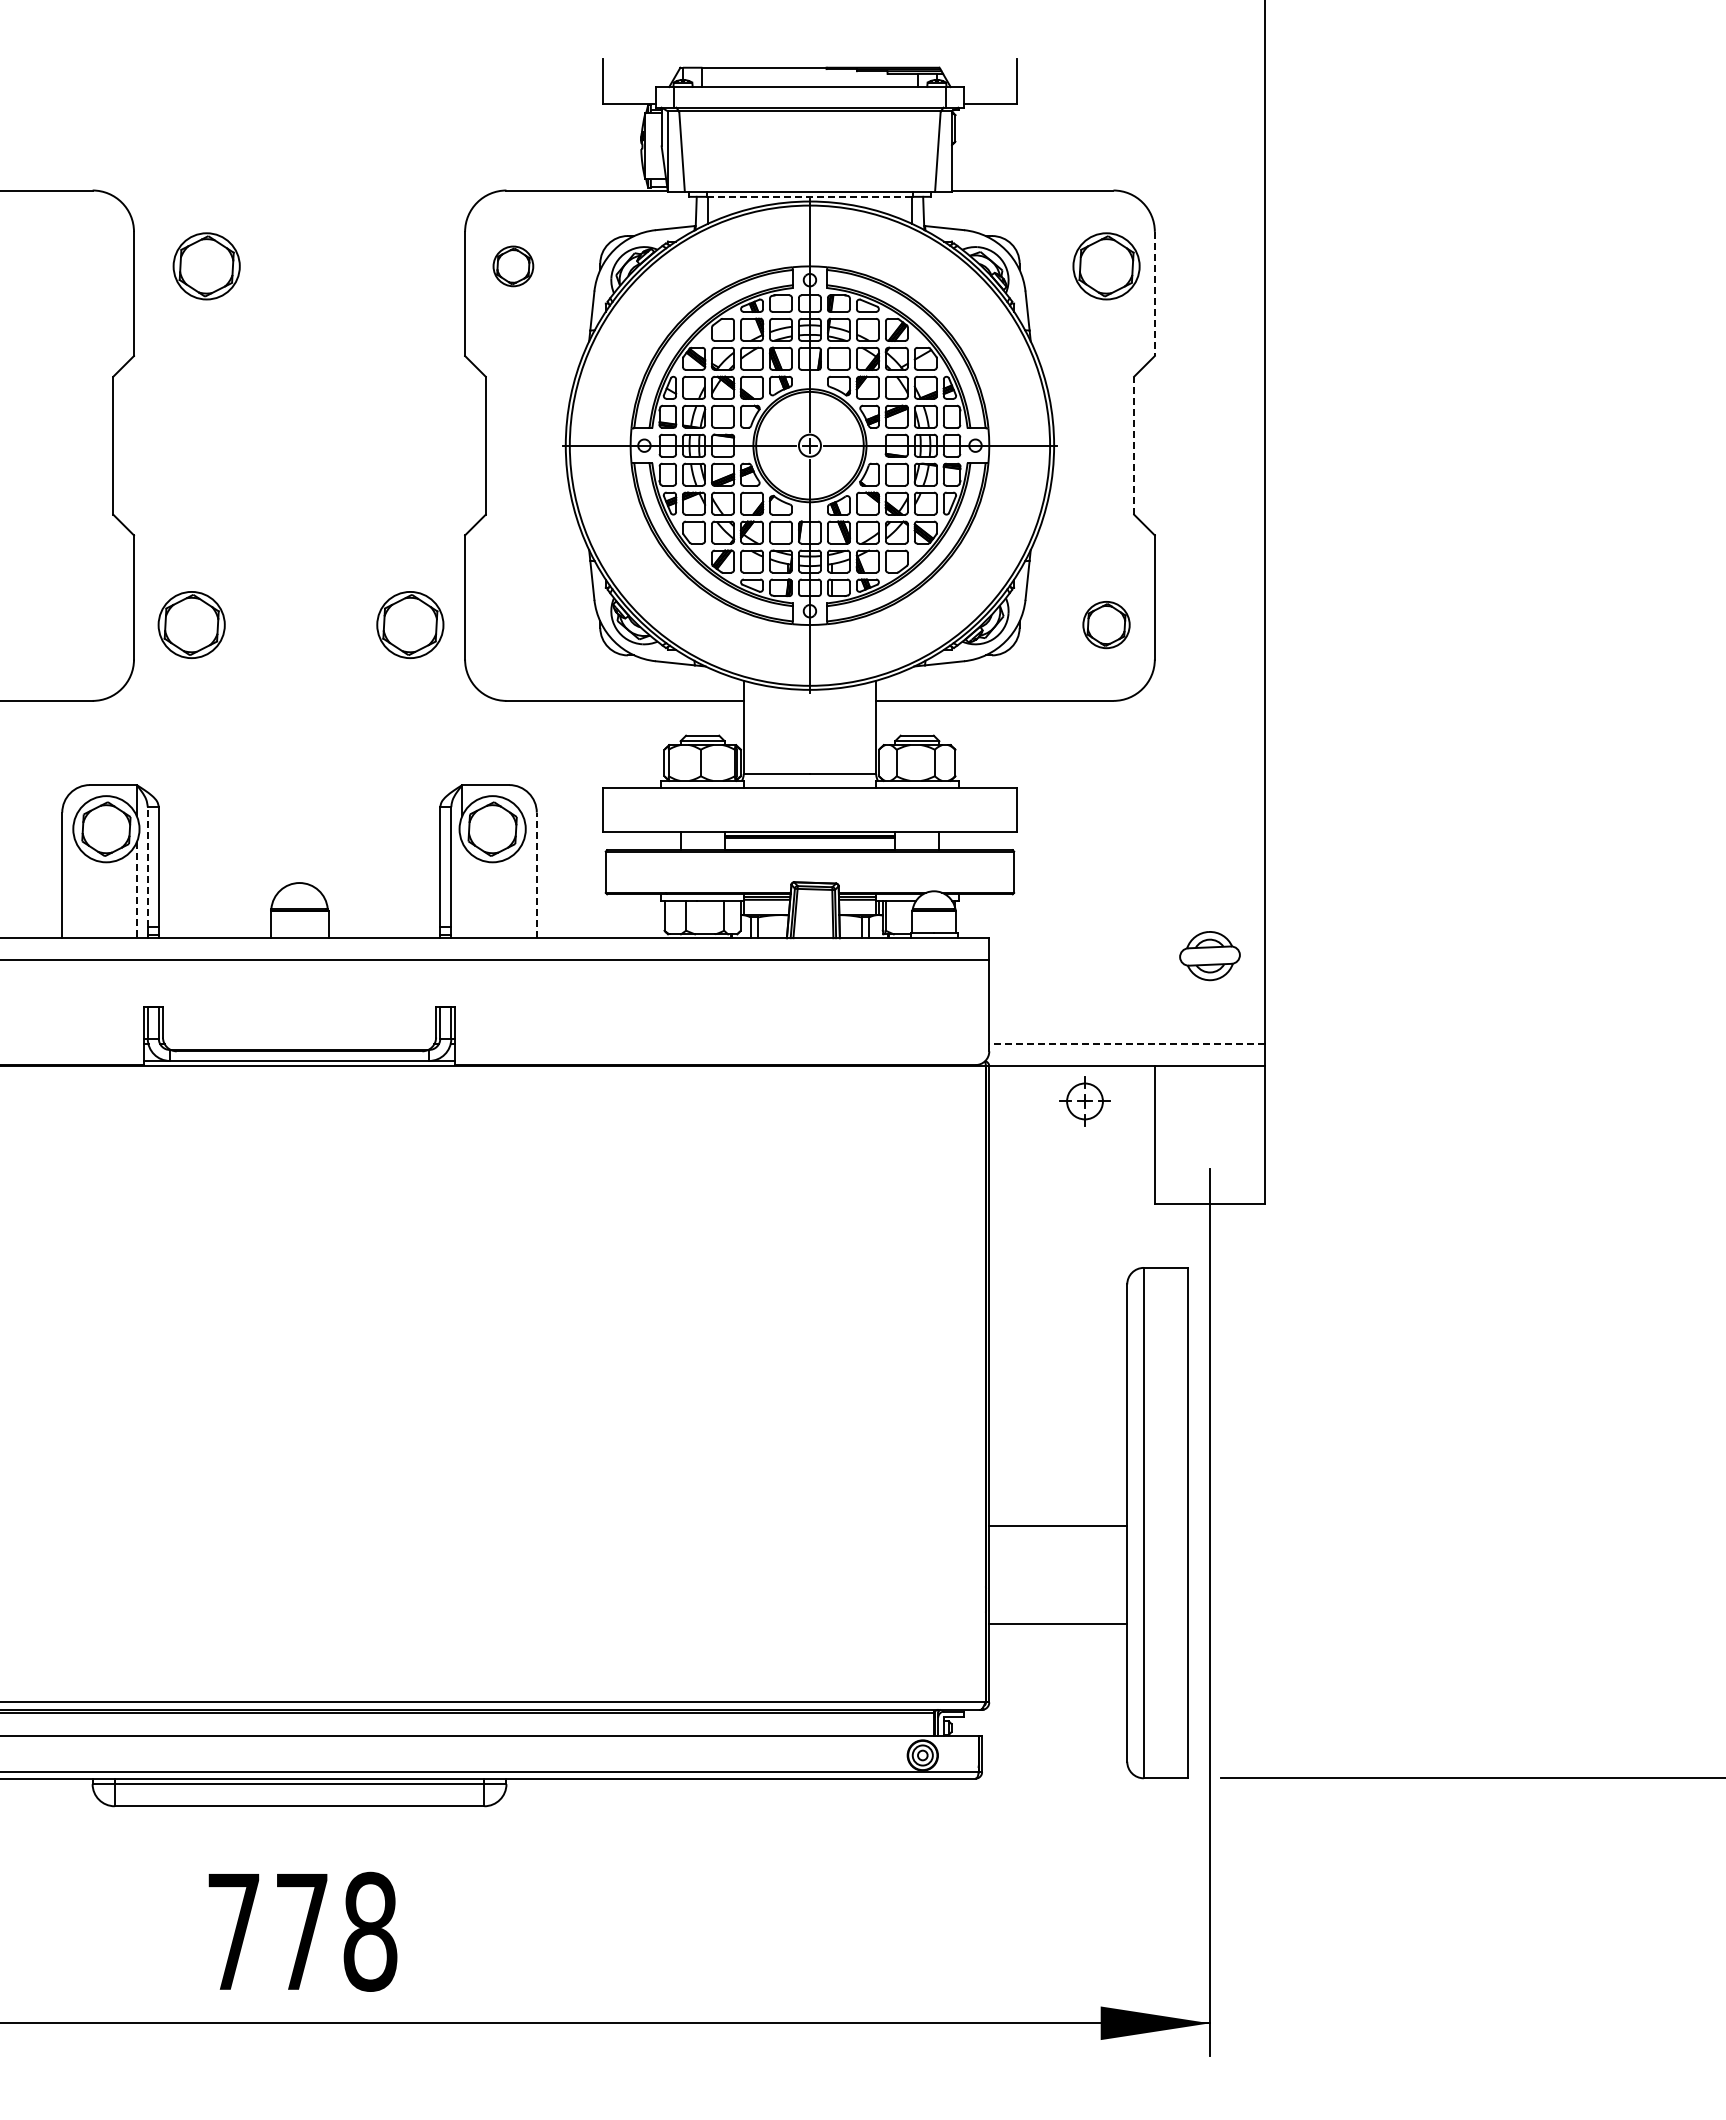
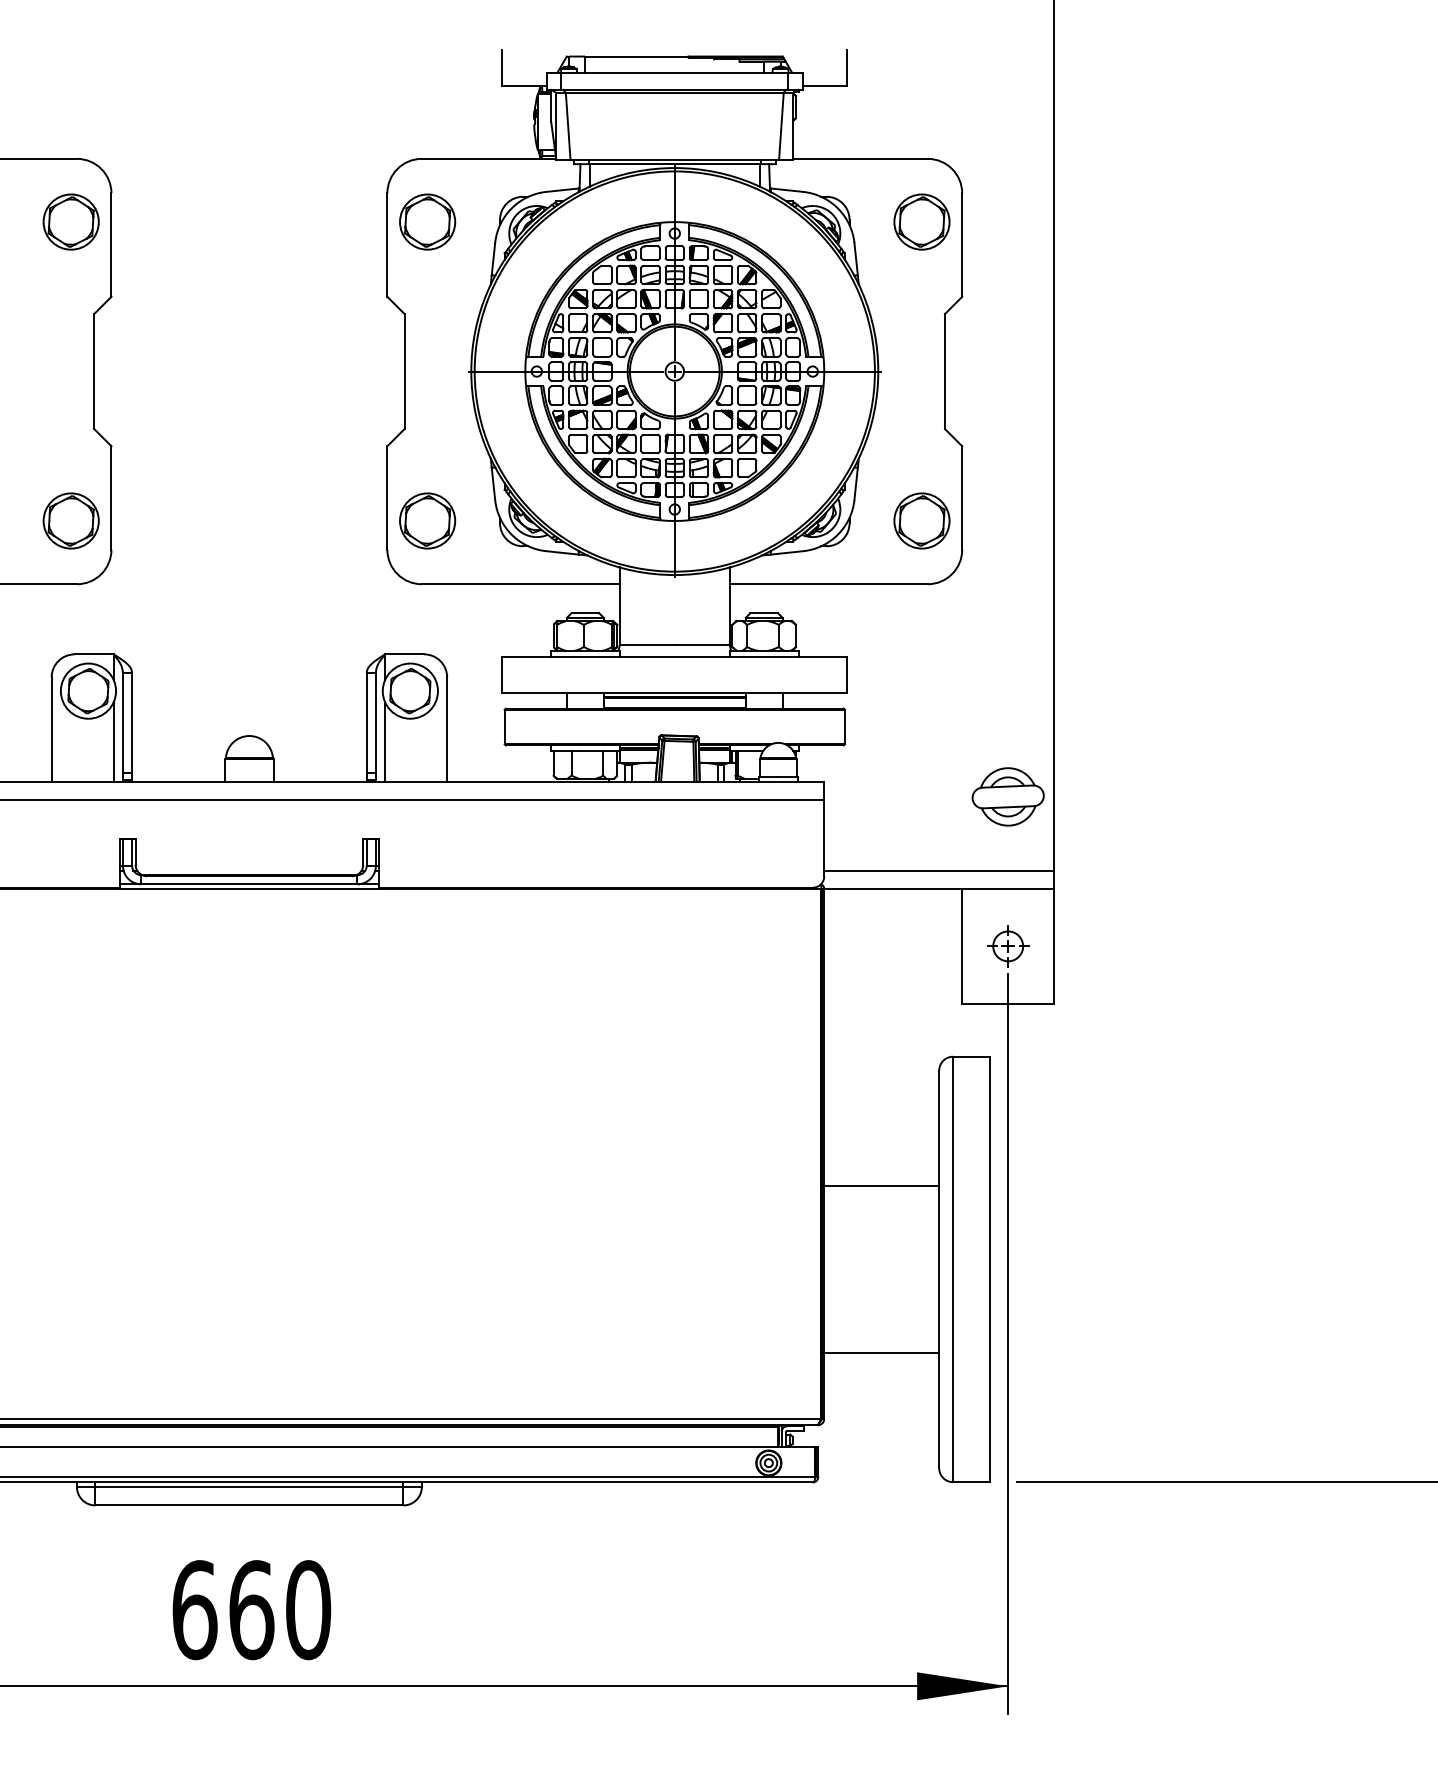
line: (810, 196) -> (675, 163), dashed -> solid
part: (206, 266) -> (71, 222), moved
part: (513, 266) -> (427, 222), size x1.67
line: (1154, 294) -> (961, 245), dashed -> solid
line: (1134, 445) -> (945, 371), dashed -> solid
part: (191, 624) -> (71, 520), moved
part: (410, 624) -> (427, 520), moved
part: (1106, 624) -> (921, 520), size x1.43
line: (147, 866) -> (122, 722), dashed -> solid
line: (536, 875) -> (446, 729), dashed -> solid
line: (136, 890) -> (113, 742), dashed -> solid
line: (462, 890) -> (385, 742), added
part: (1209, 955) -> (1007, 796), size x1.43
line: (1127, 1044) -> (939, 870), dashed -> solid
part: (1084, 1101) -> (1007, 946), moved
line: (1058, 1526) -> (881, 1185), moved
text: (302, 1931) -> (251, 1609), 778 -> 660

